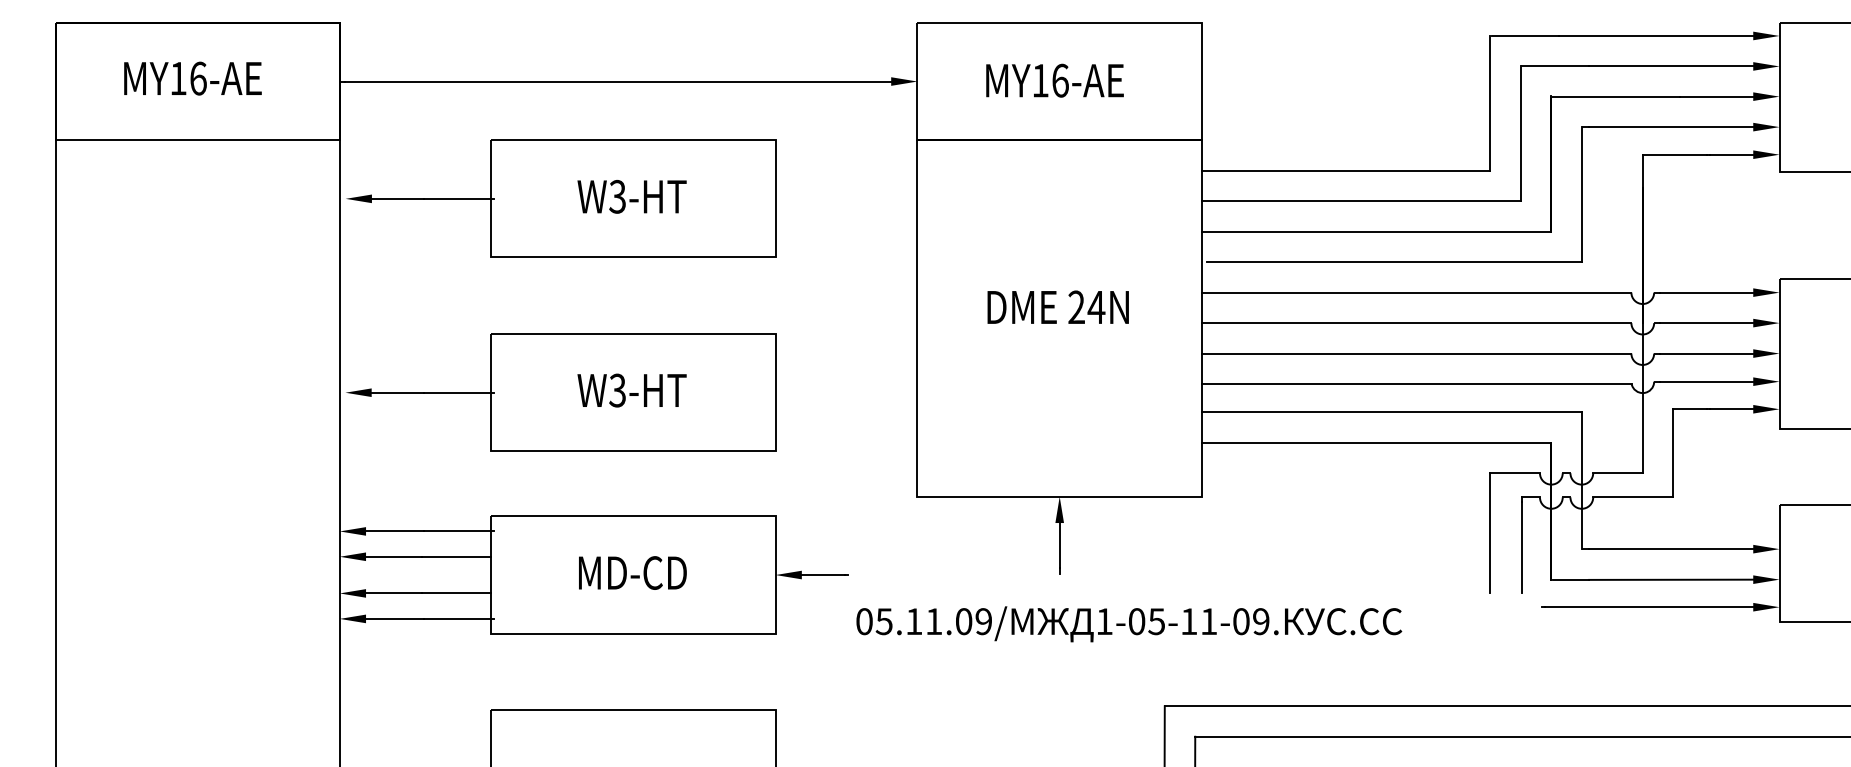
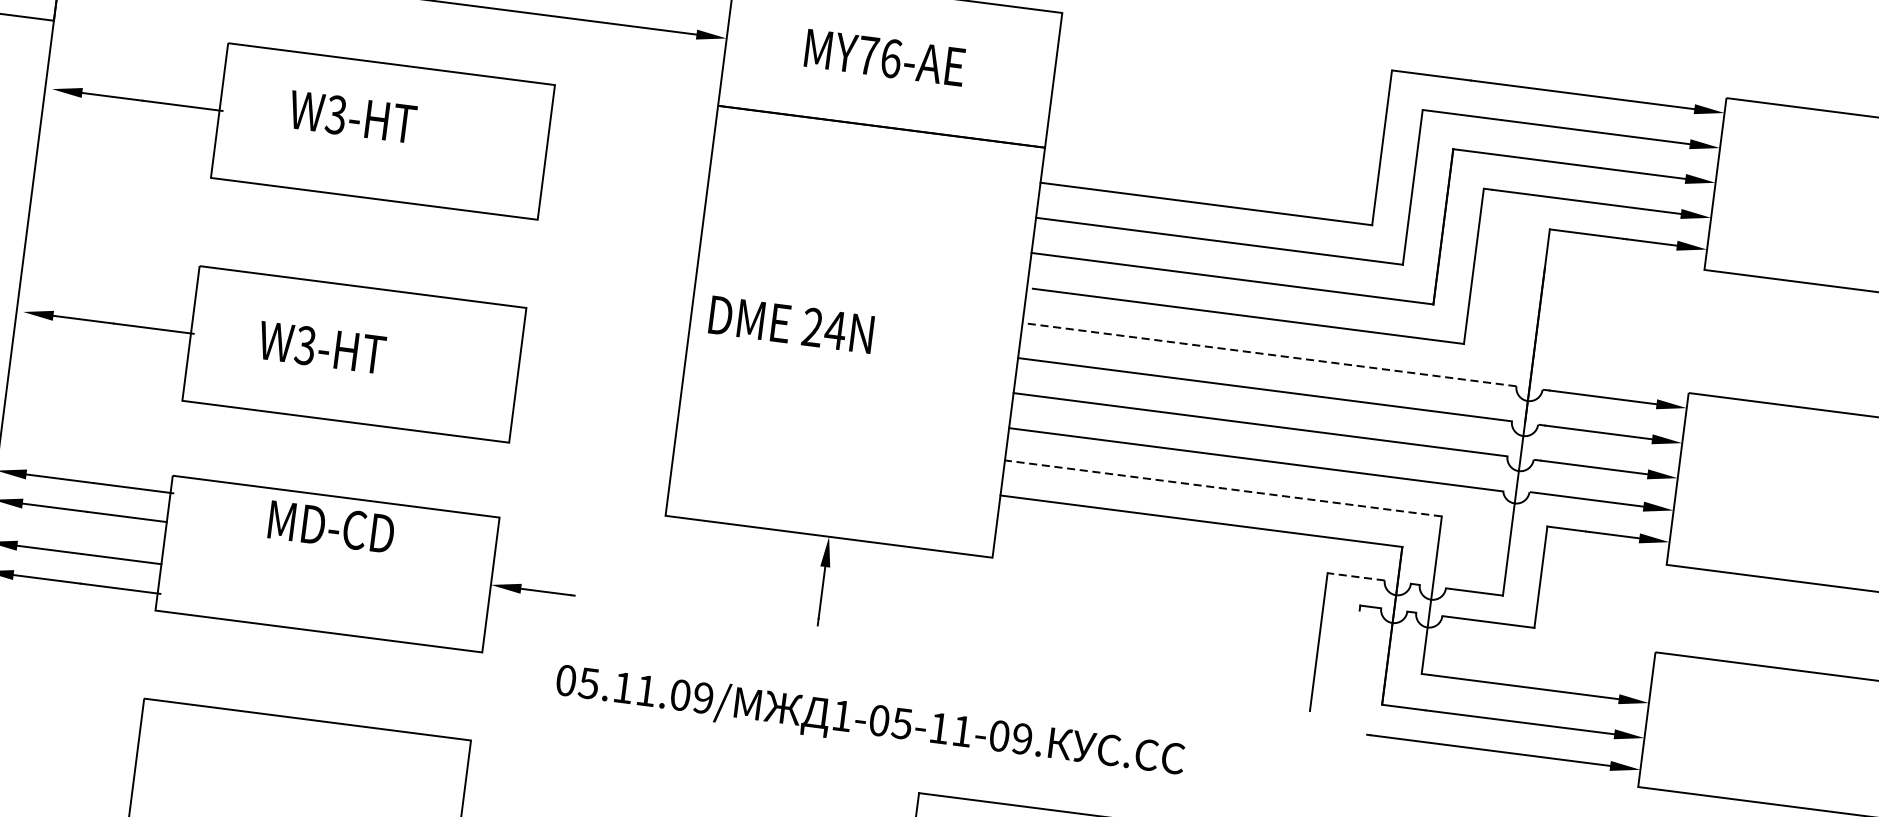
text: (1040, 80) -> (868, 55), MY16-AE -> MY76-AE
text: (631, 196) -> (352, 116), moved
line: (1416, 292) -> (1269, 354), solid -> dashed
text: (1057, 306) -> (790, 323), moved
text: (631, 390) -> (321, 347), moved
line: (1391, 412) -> (1223, 488), solid -> dashed
line: (1515, 473) -> (1356, 577), solid -> dashed
line: (1521, 547) -> (1352, 663), removed
text: (632, 572) -> (331, 526), moved
text: (1129, 624) -> (870, 722), moved

